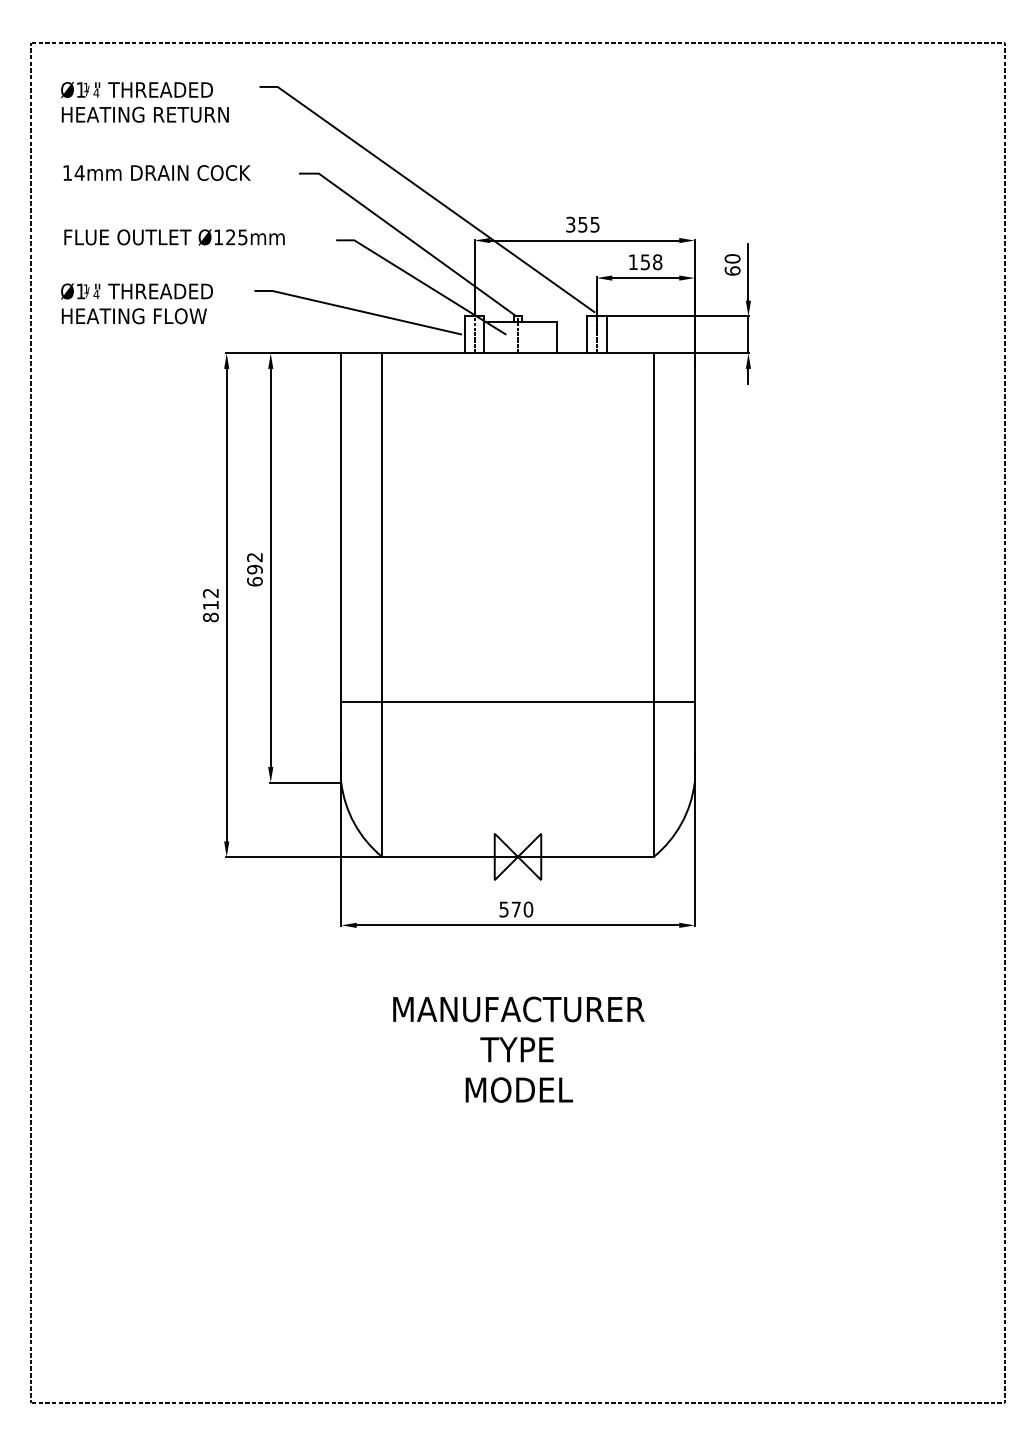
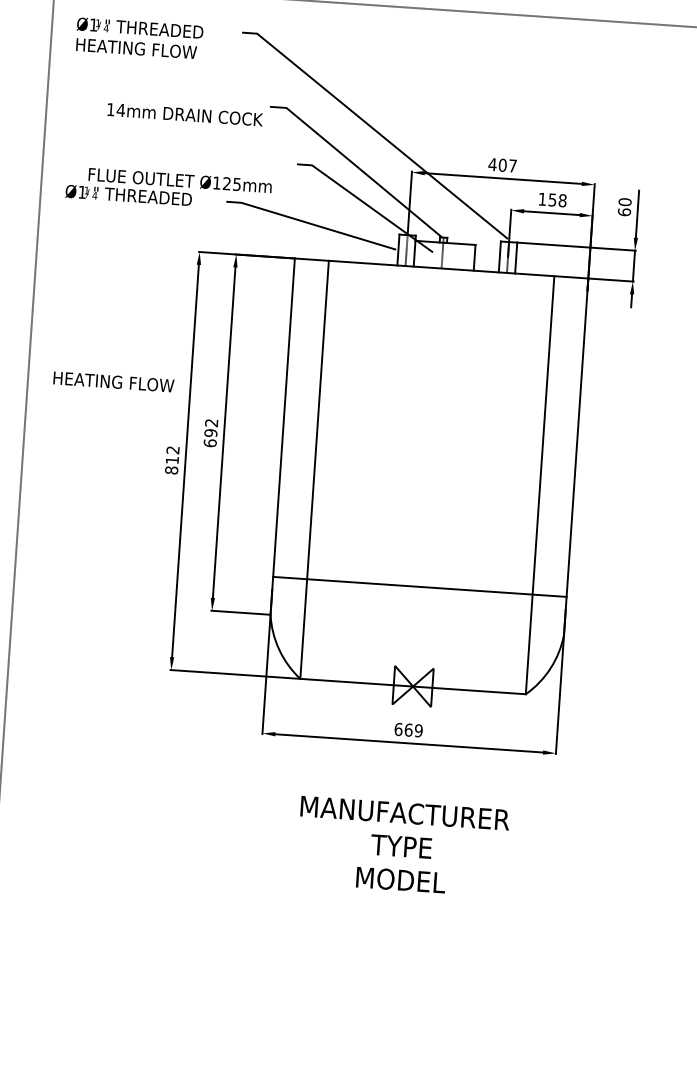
text: (191, 114) -> (184, 51), HEATING RETURN -> HEATING FLOW
text: (156, 172) -> (184, 114), moved
text: (582, 224) -> (502, 165), 355 -> 407
text: (174, 237) -> (180, 180), moved
text: (133, 316) -> (113, 382), moved
line: (517, 701) -> (419, 586), moved
text: (516, 909) -> (408, 730), 570 -> 669

